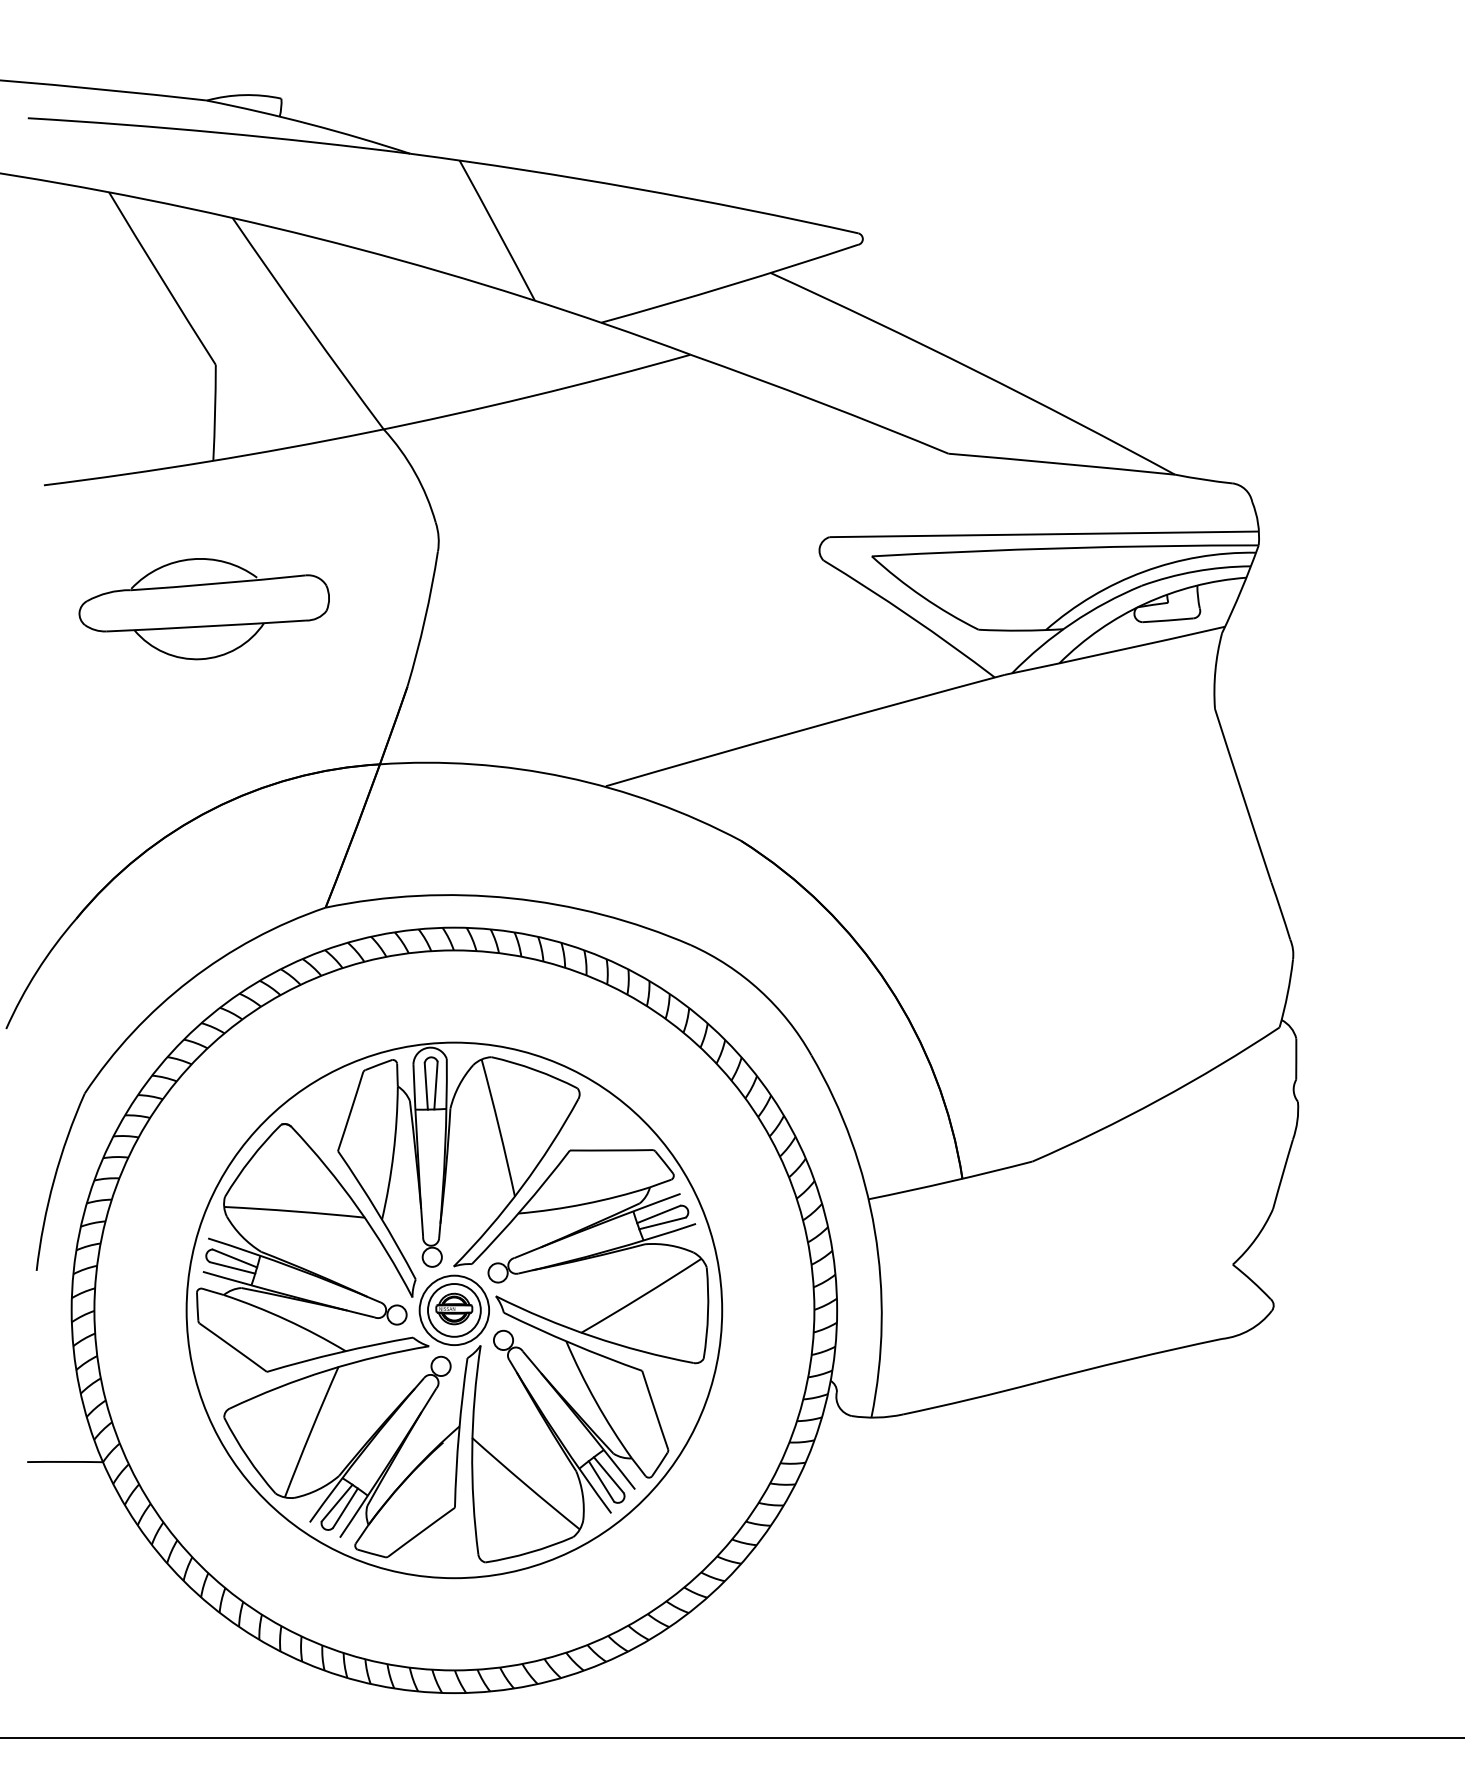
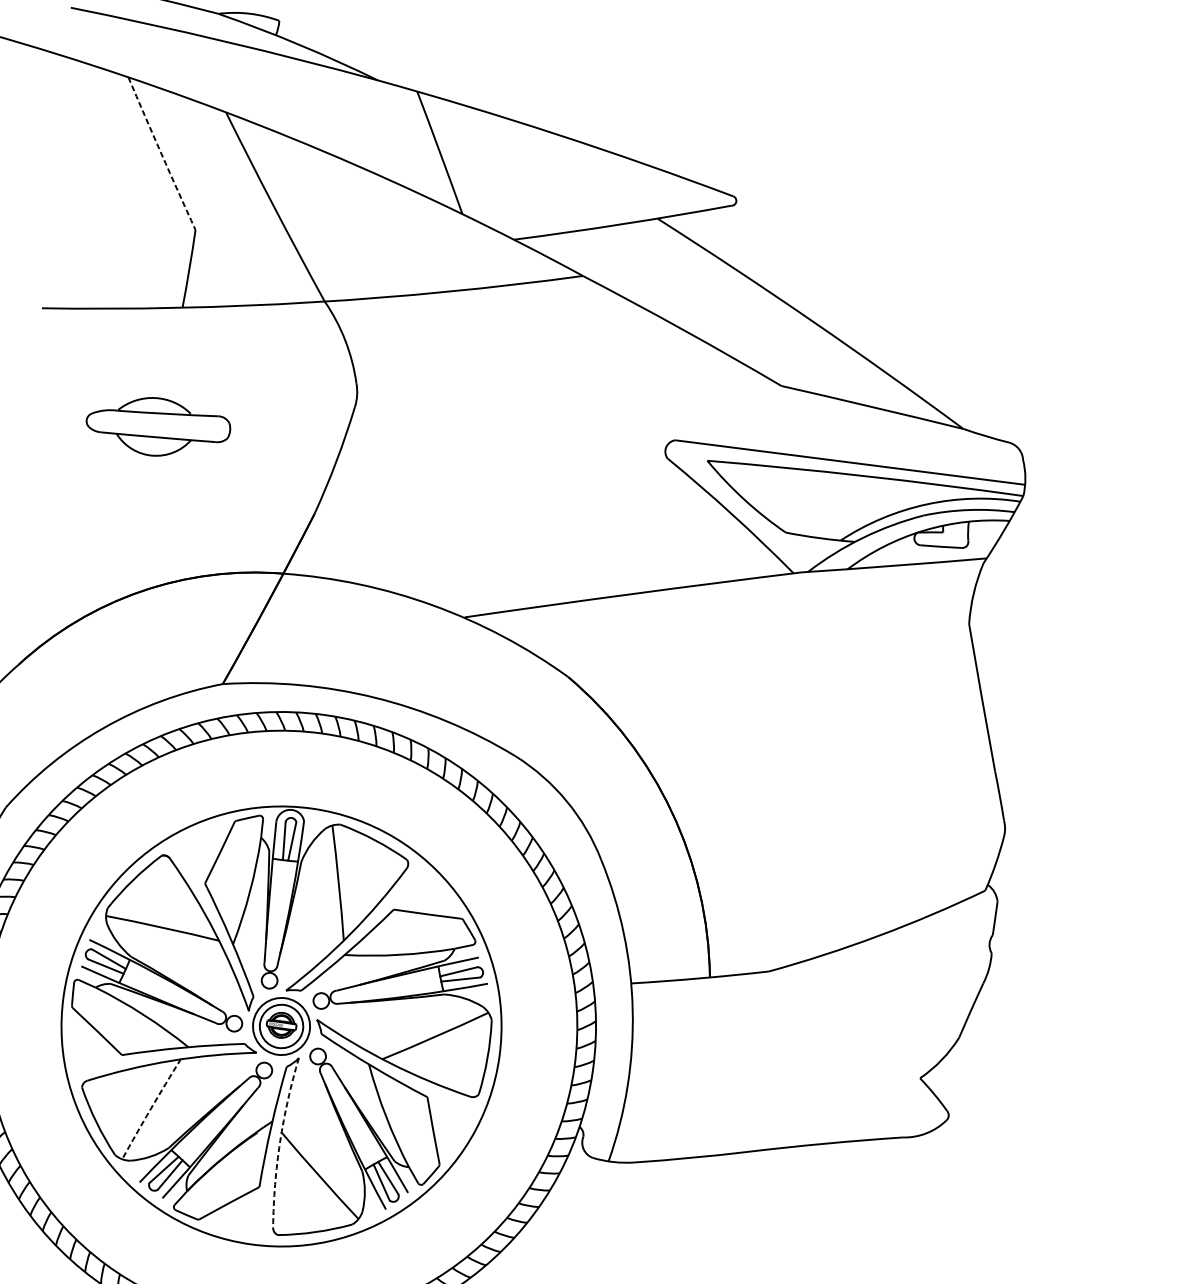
arc: (161, 278) -> (161, 153), solid -> dashed
part: (203, 609) -> (157, 427), size x0.7
arc: (310, 1431) -> (150, 1108), solid -> dashed
arc: (472, 1449) -> (280, 1141), solid -> dashed

